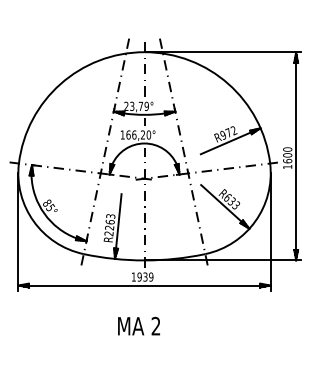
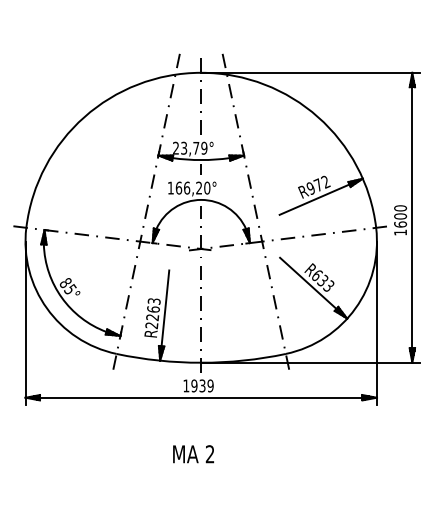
part: (138, 325) -> (192, 453), size x0.7

